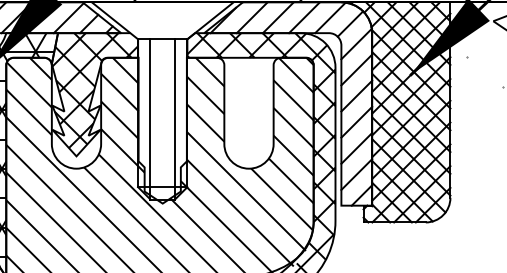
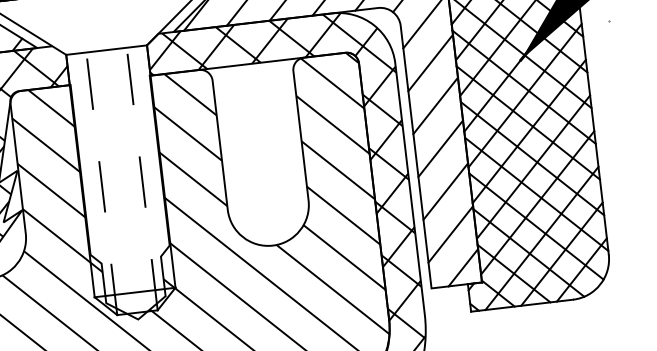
line: (150, 118) -> (101, 182), solid -> dashed
line: (175, 118) -> (142, 177), solid -> dashed

